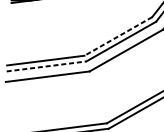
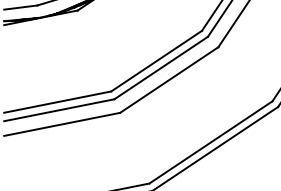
line: (118, 36) -> (156, 61), dashed -> solid
line: (46, 66) -> (59, 110), dashed -> solid

